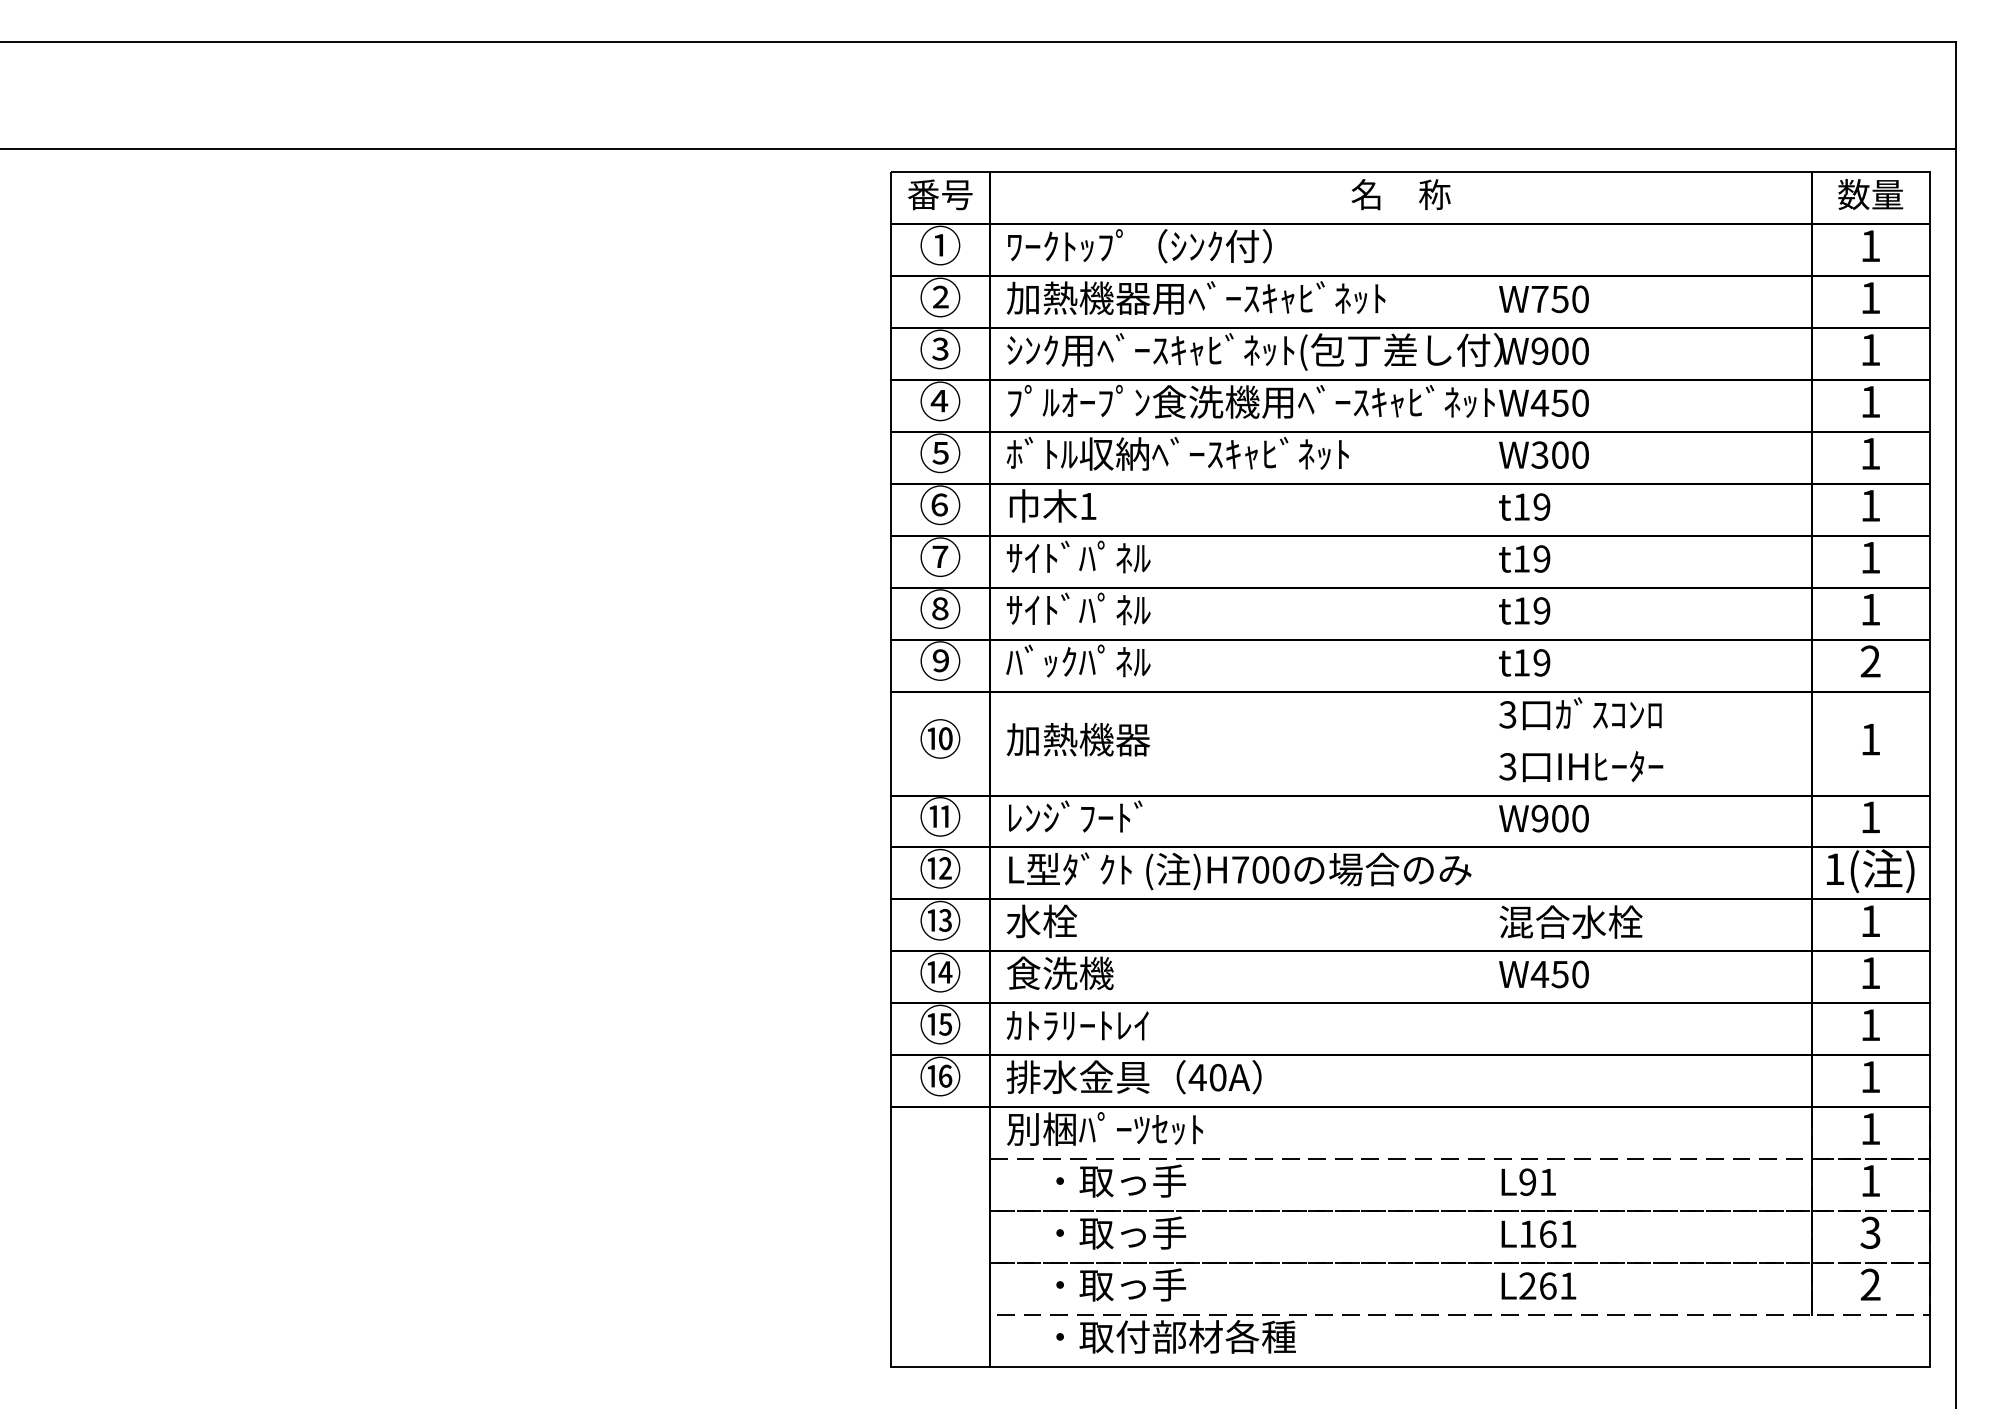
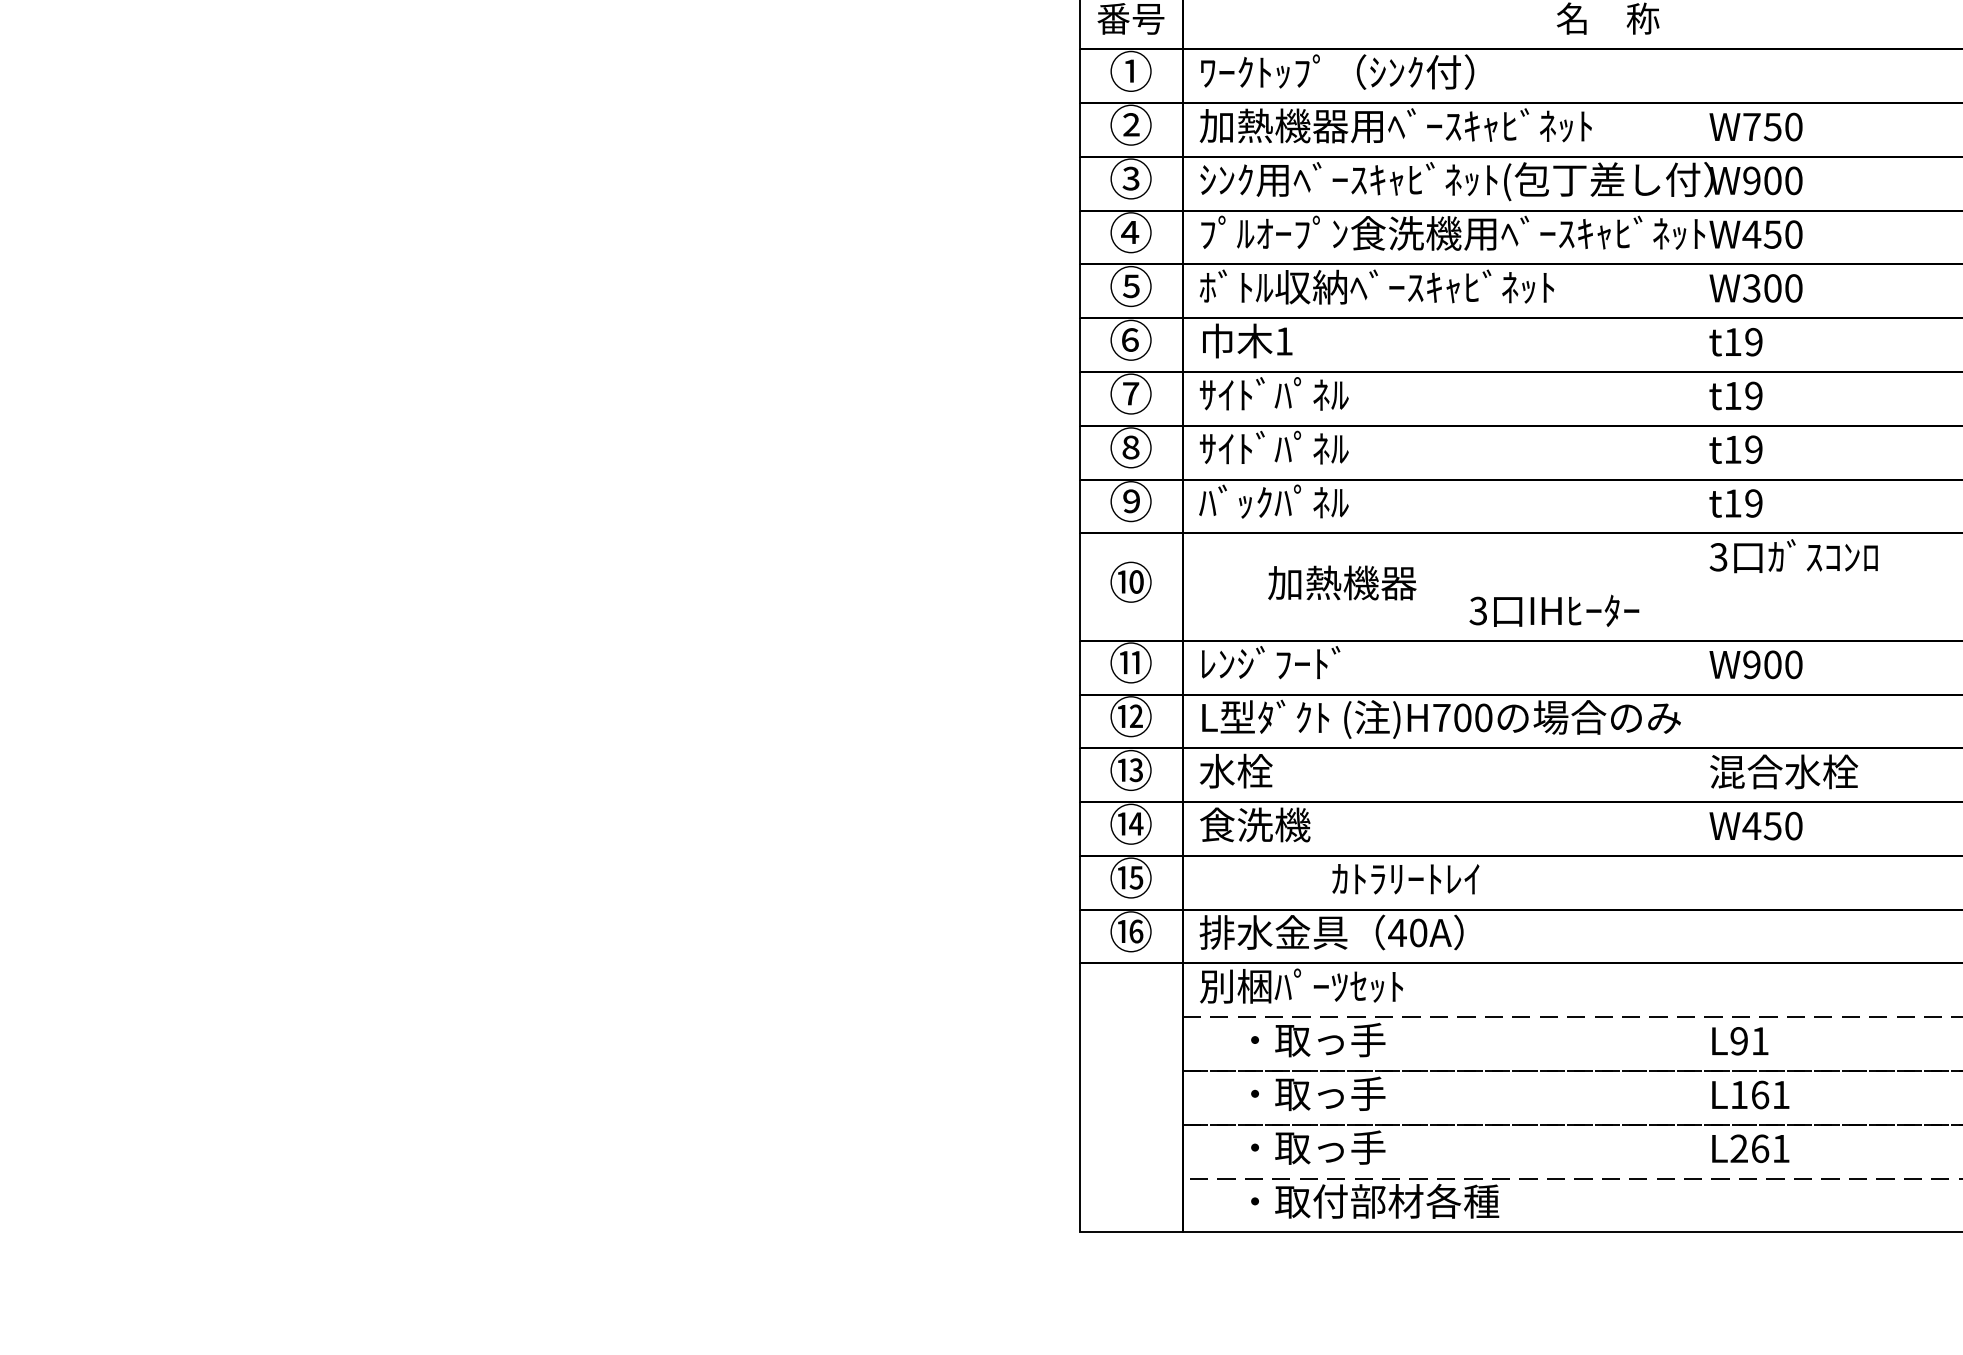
text: (1078, 739) -> (1342, 582), moved
text: (1581, 766) -> (1554, 610), moved
text: (1077, 1025) -> (1405, 878), moved

